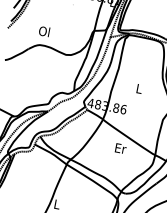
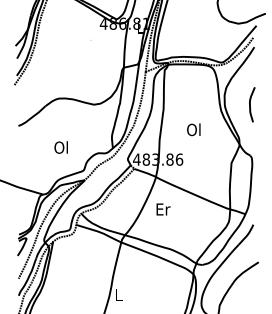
text: (43, 31) -> (60, 147), moved
text: (138, 88) -> (193, 129), L -> Ol
text: (120, 148) -> (163, 209), moved

